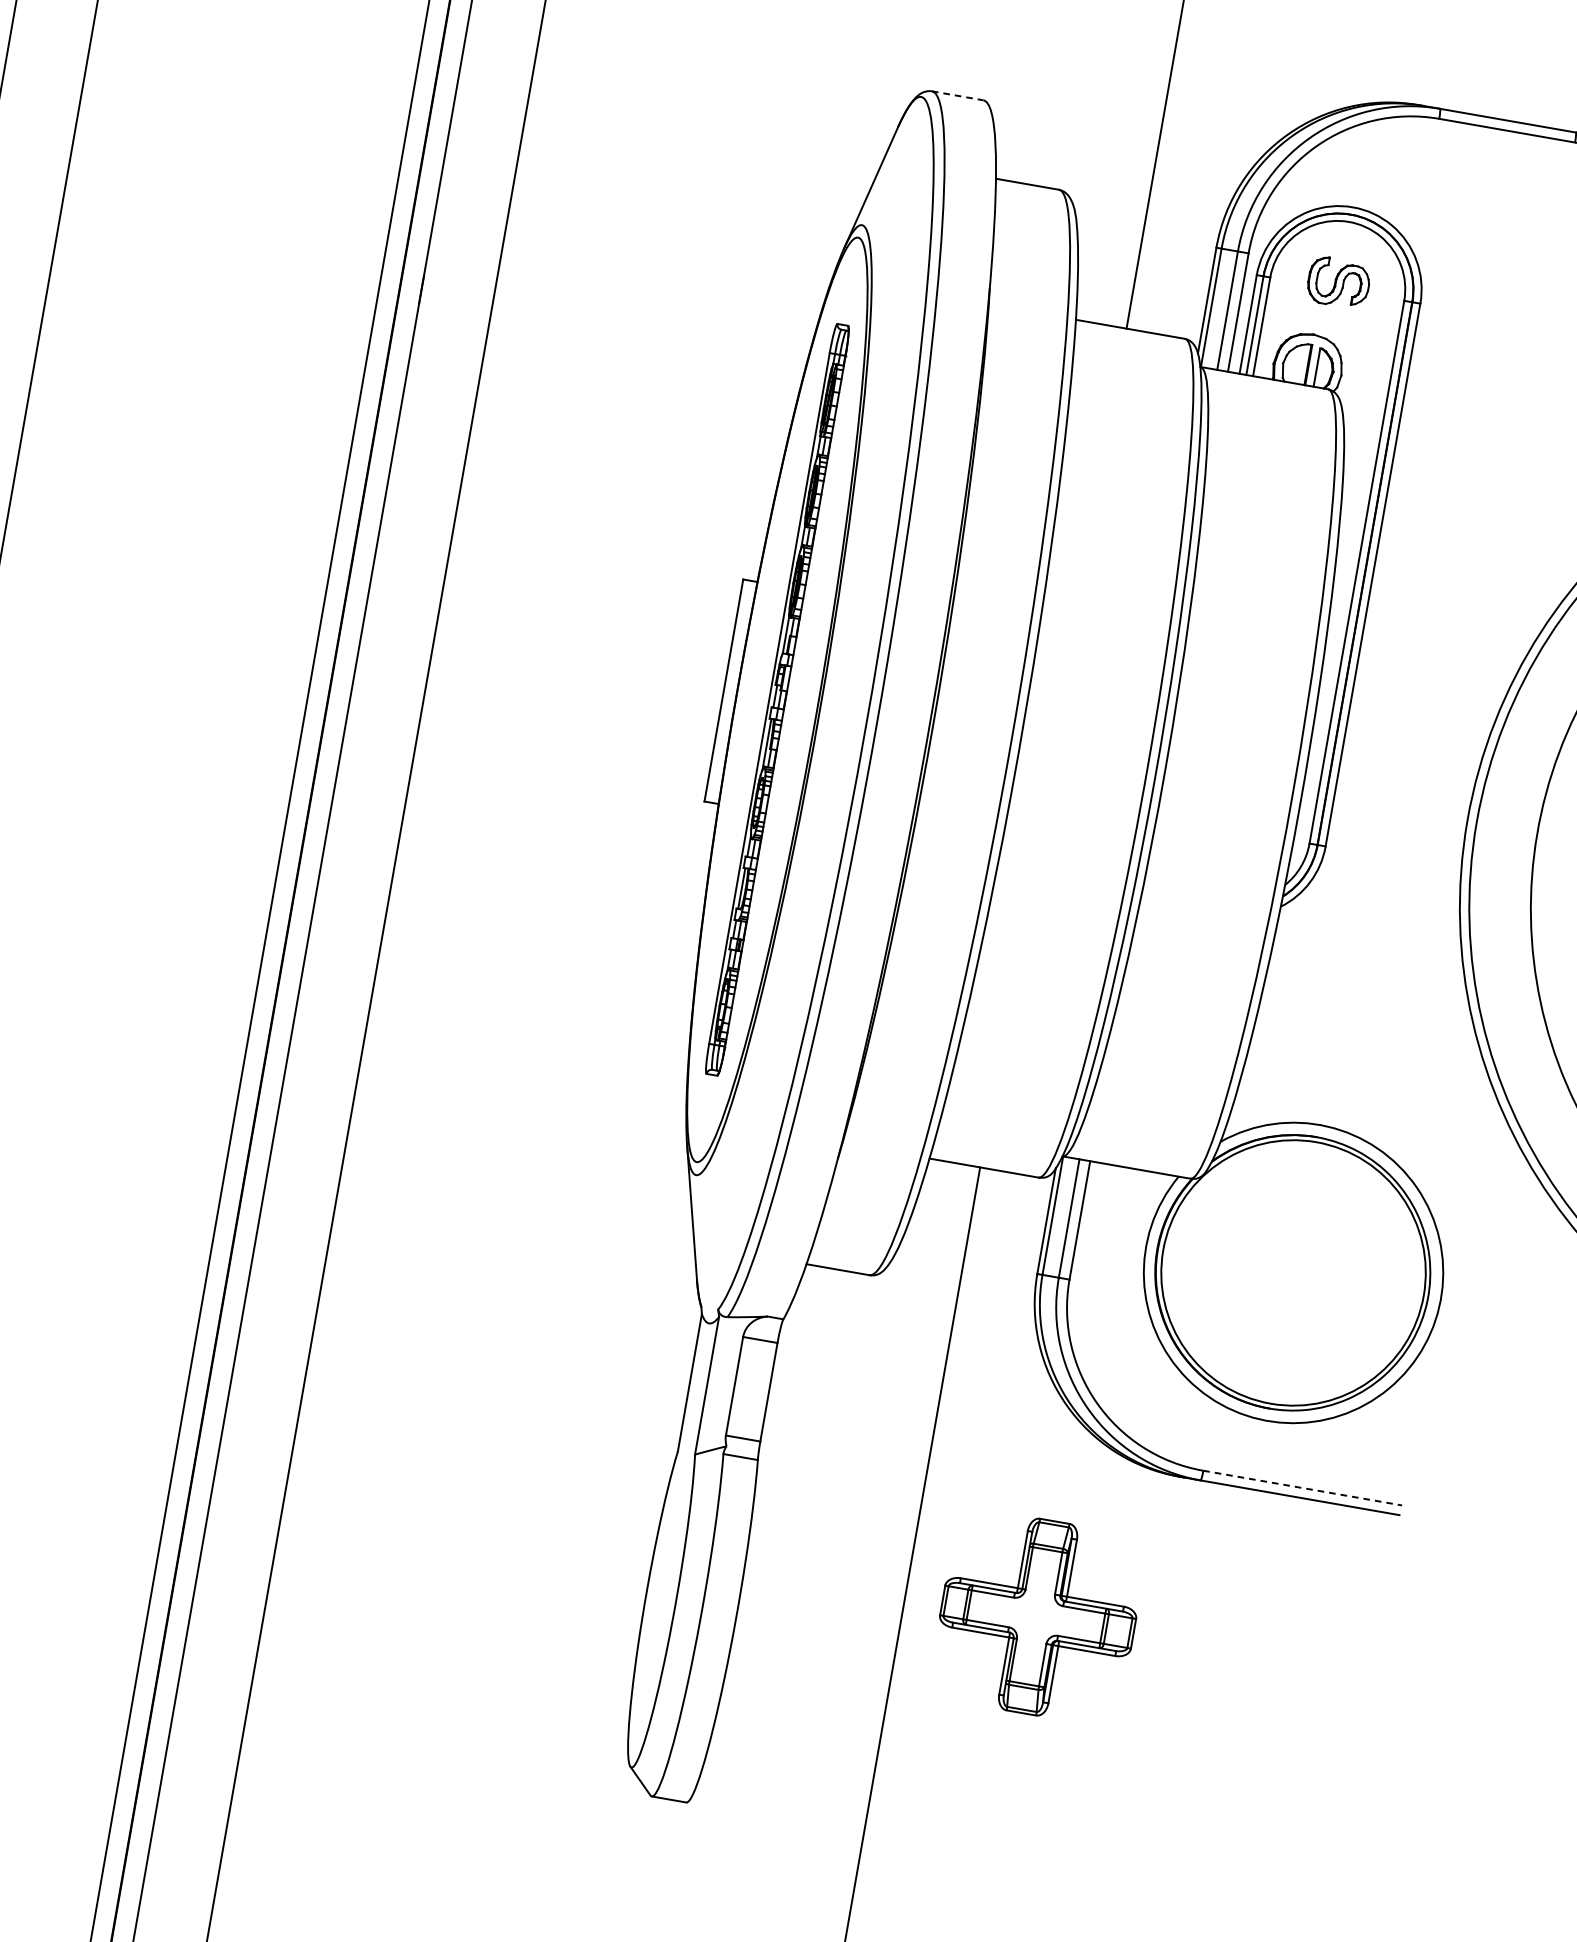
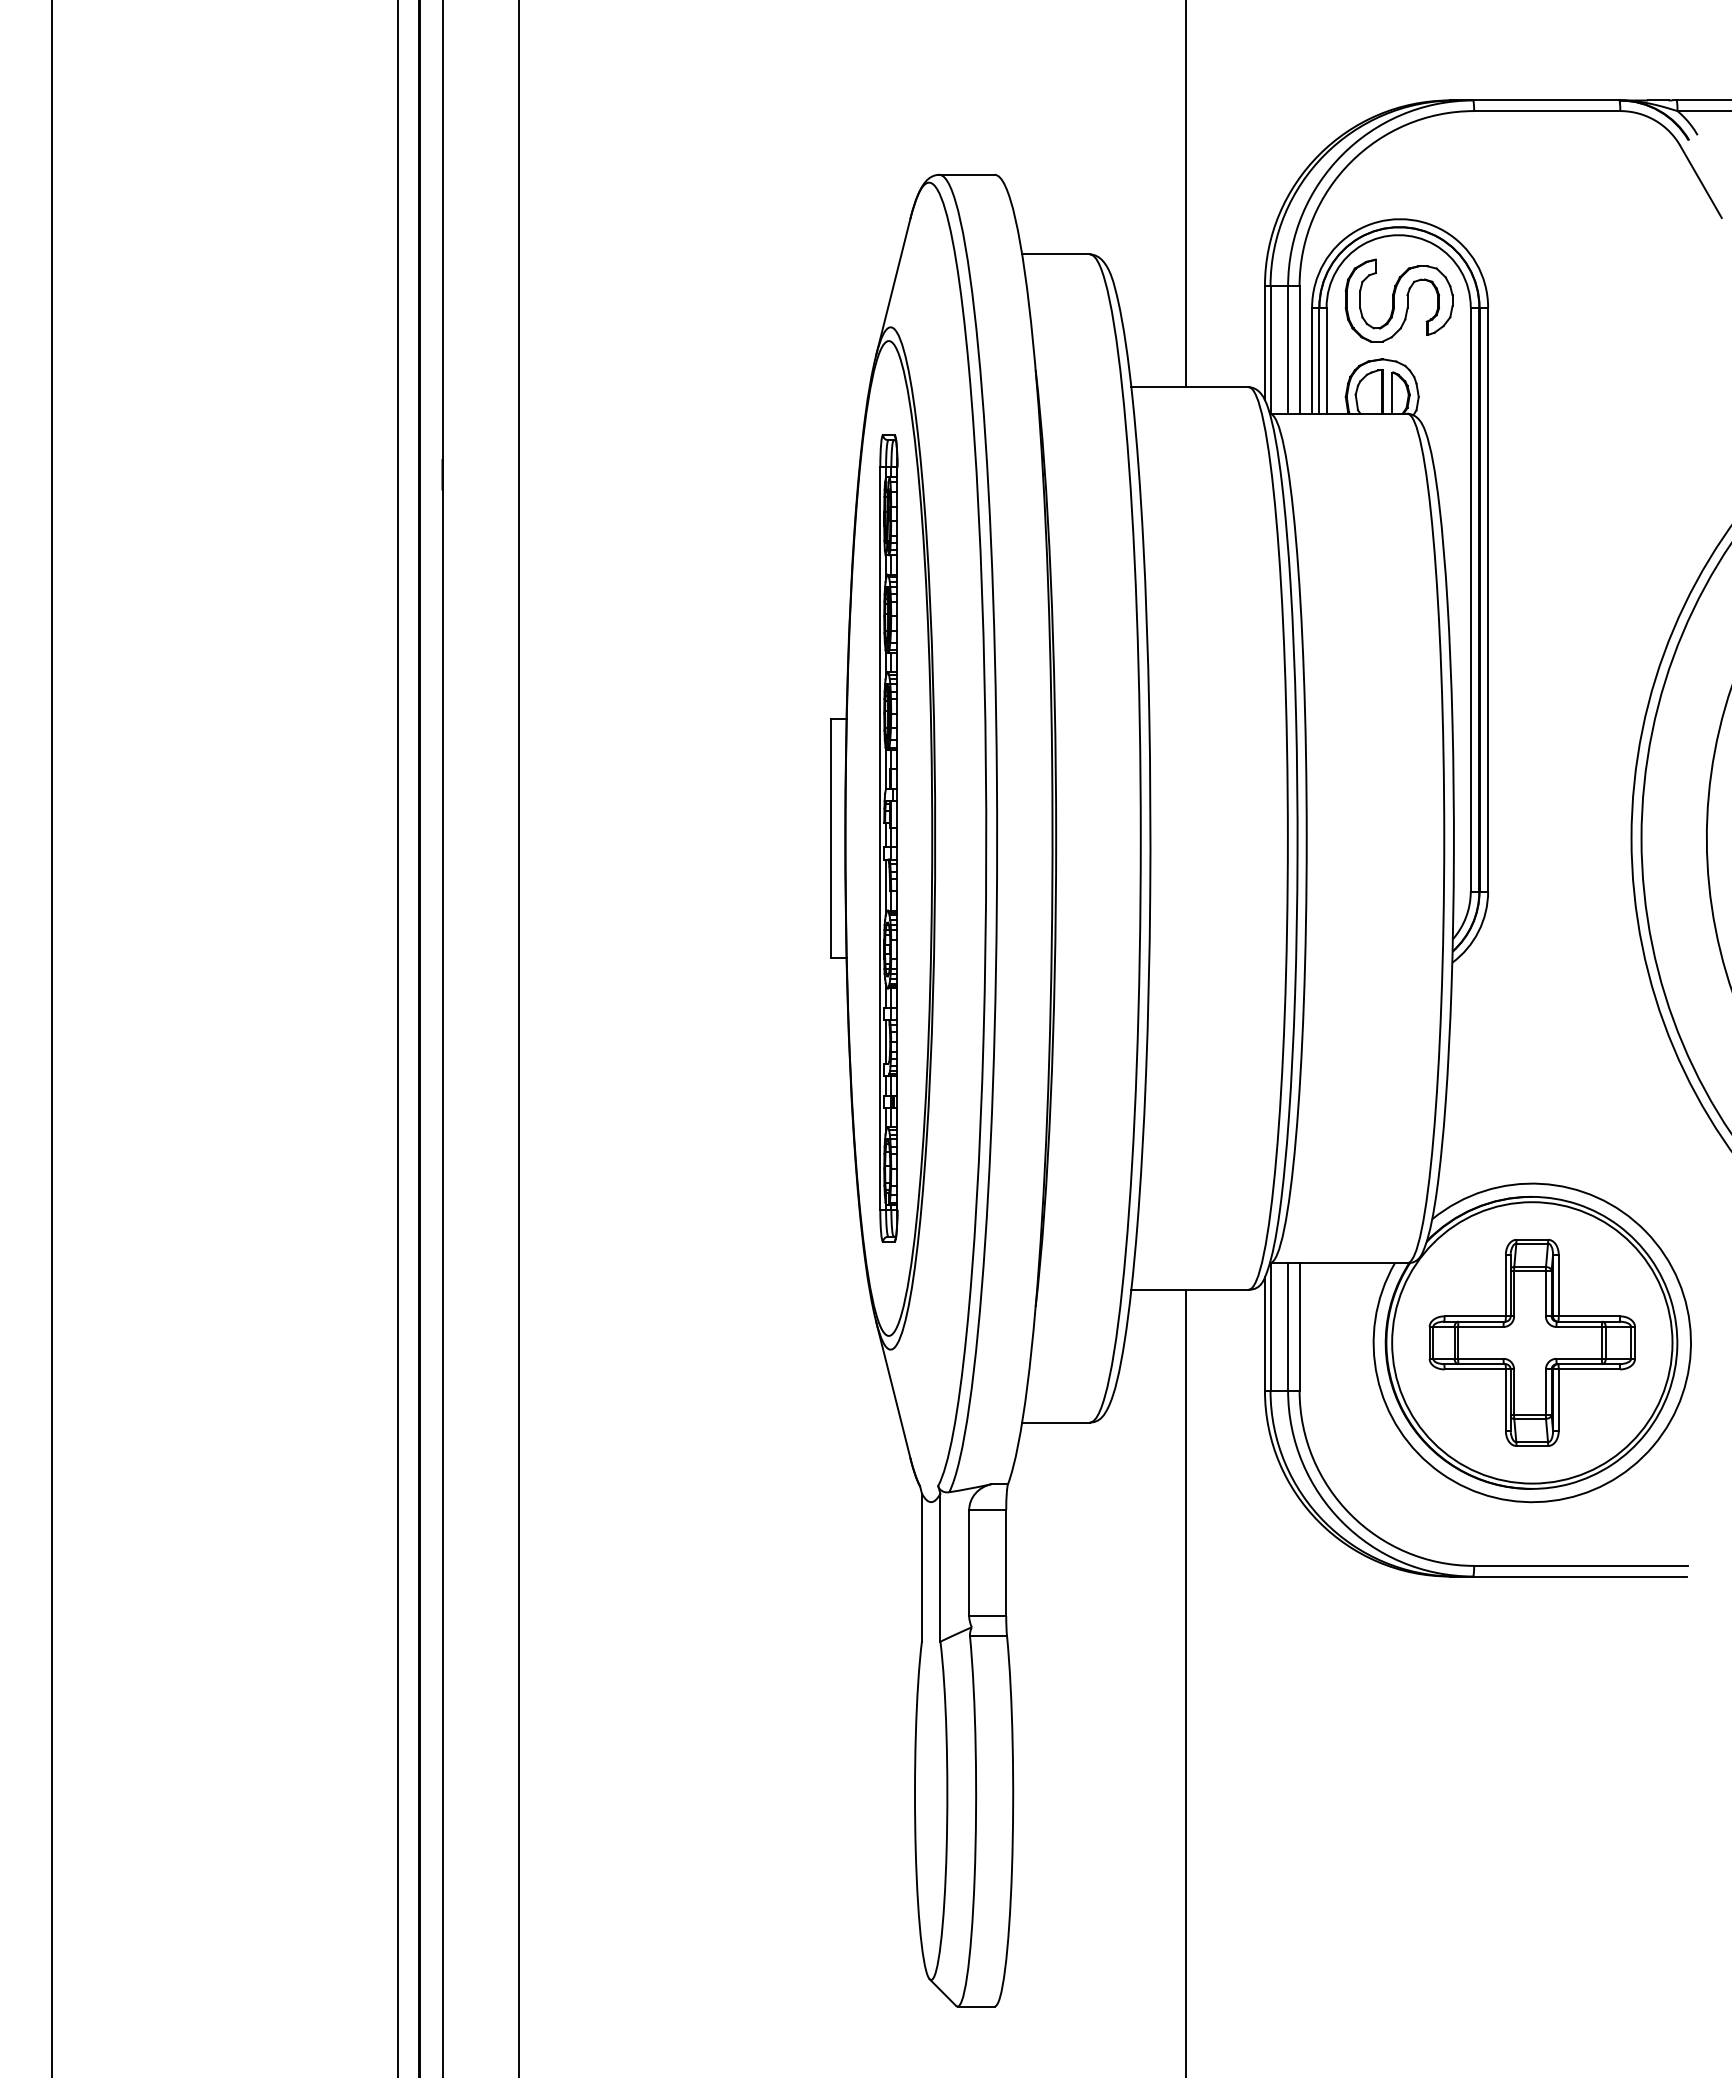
line: (958, 95) -> (967, 174), dashed -> solid
part: (1338, 282) -> (1398, 300), size x1.67
line: (1303, 1487) -> (1581, 1565), dashed -> solid
part: (1037, 1616) -> (1531, 1342), moved

